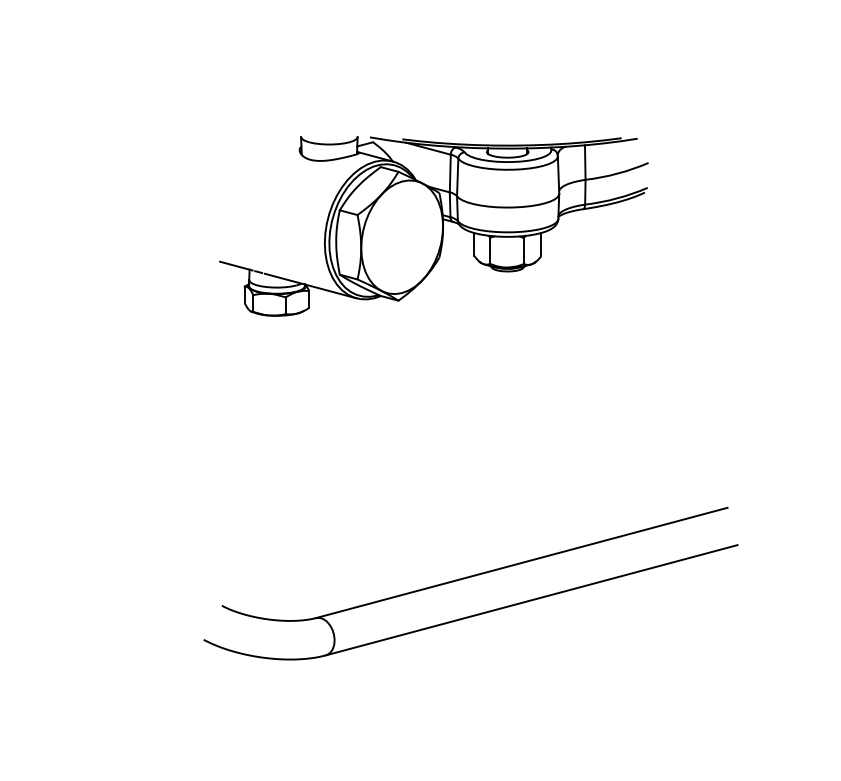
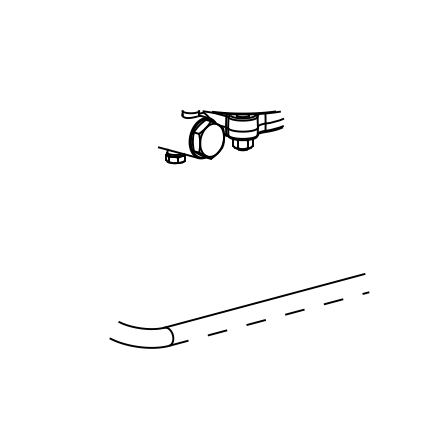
part: (431, 224) -> (220, 136), size x0.6
line: (532, 601) -> (269, 319), solid -> dashed

